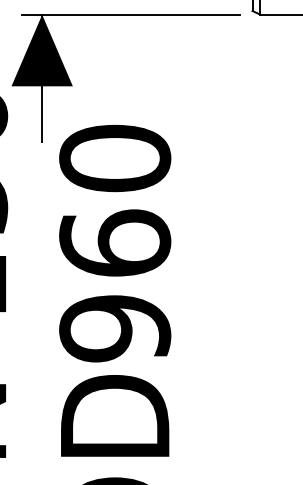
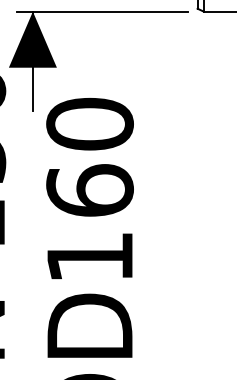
text: (114, 328) -> (89, 257), 960 -> 160

